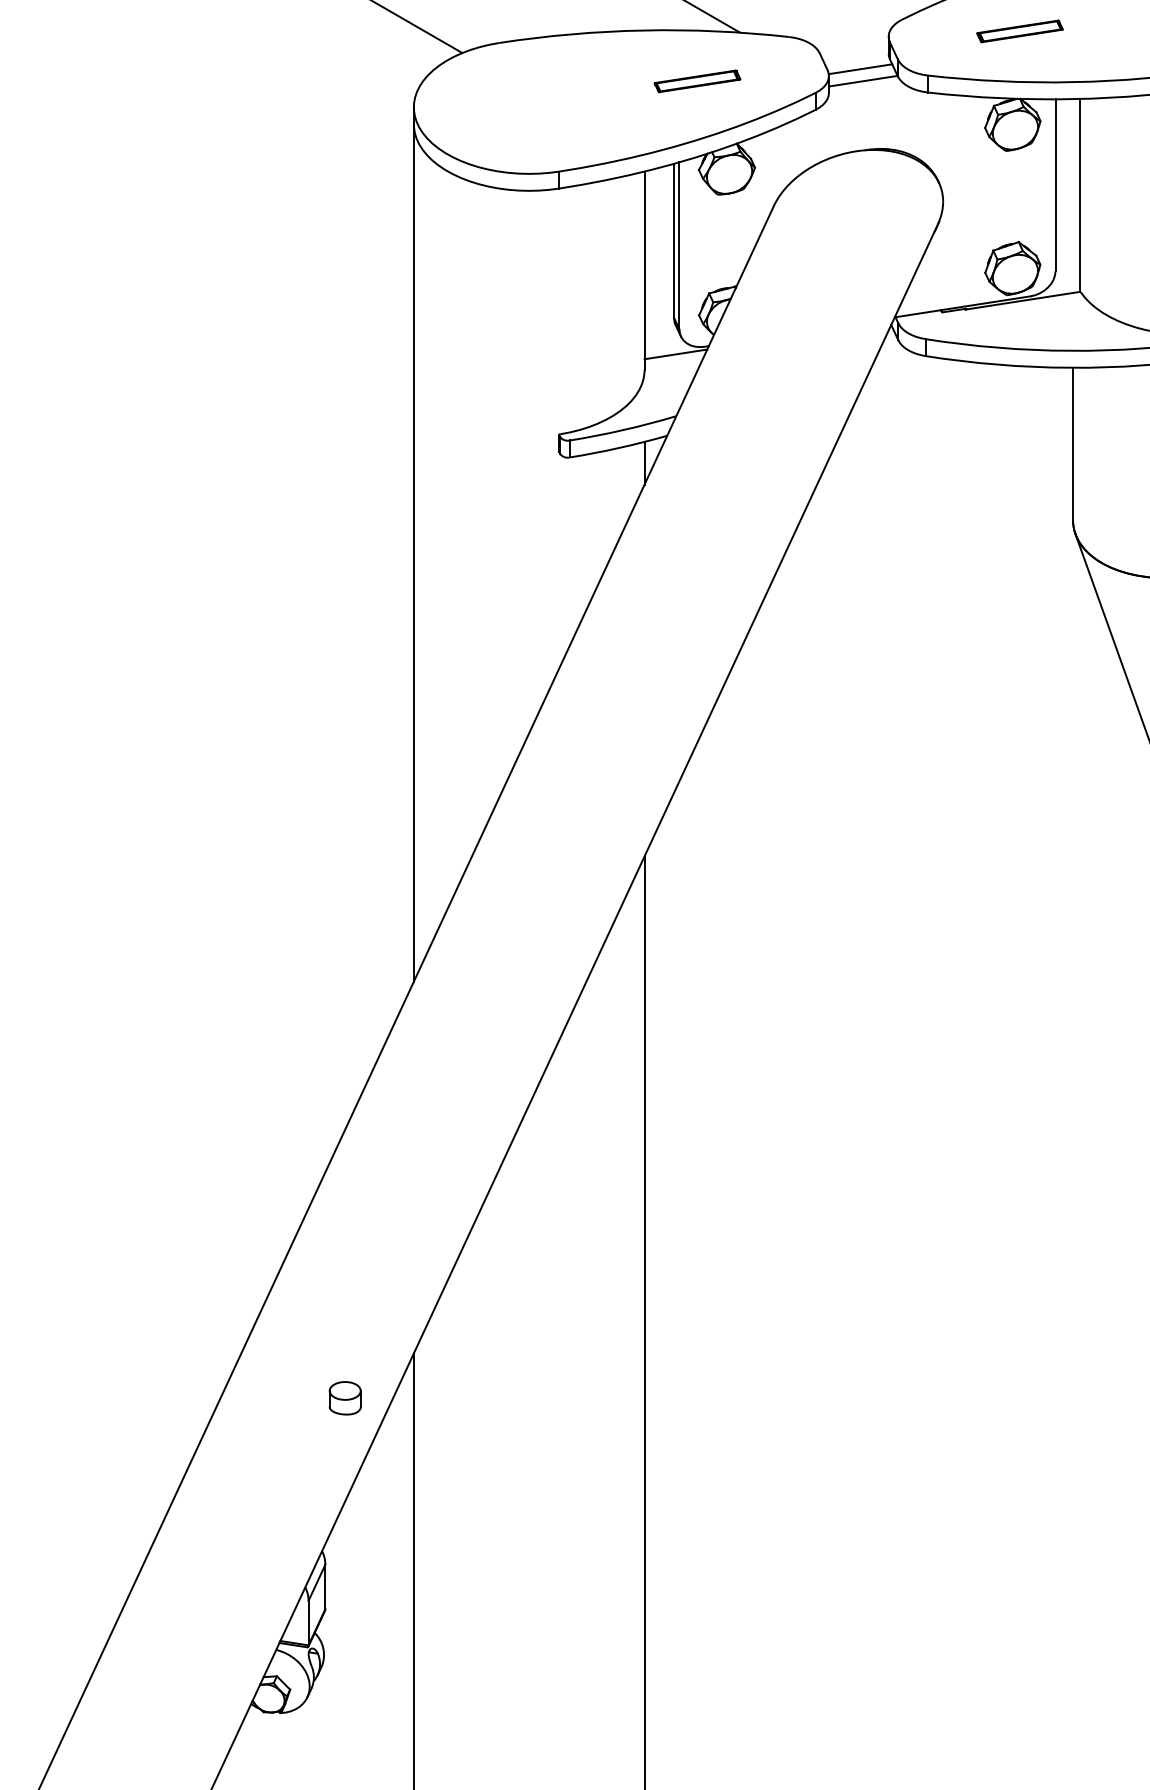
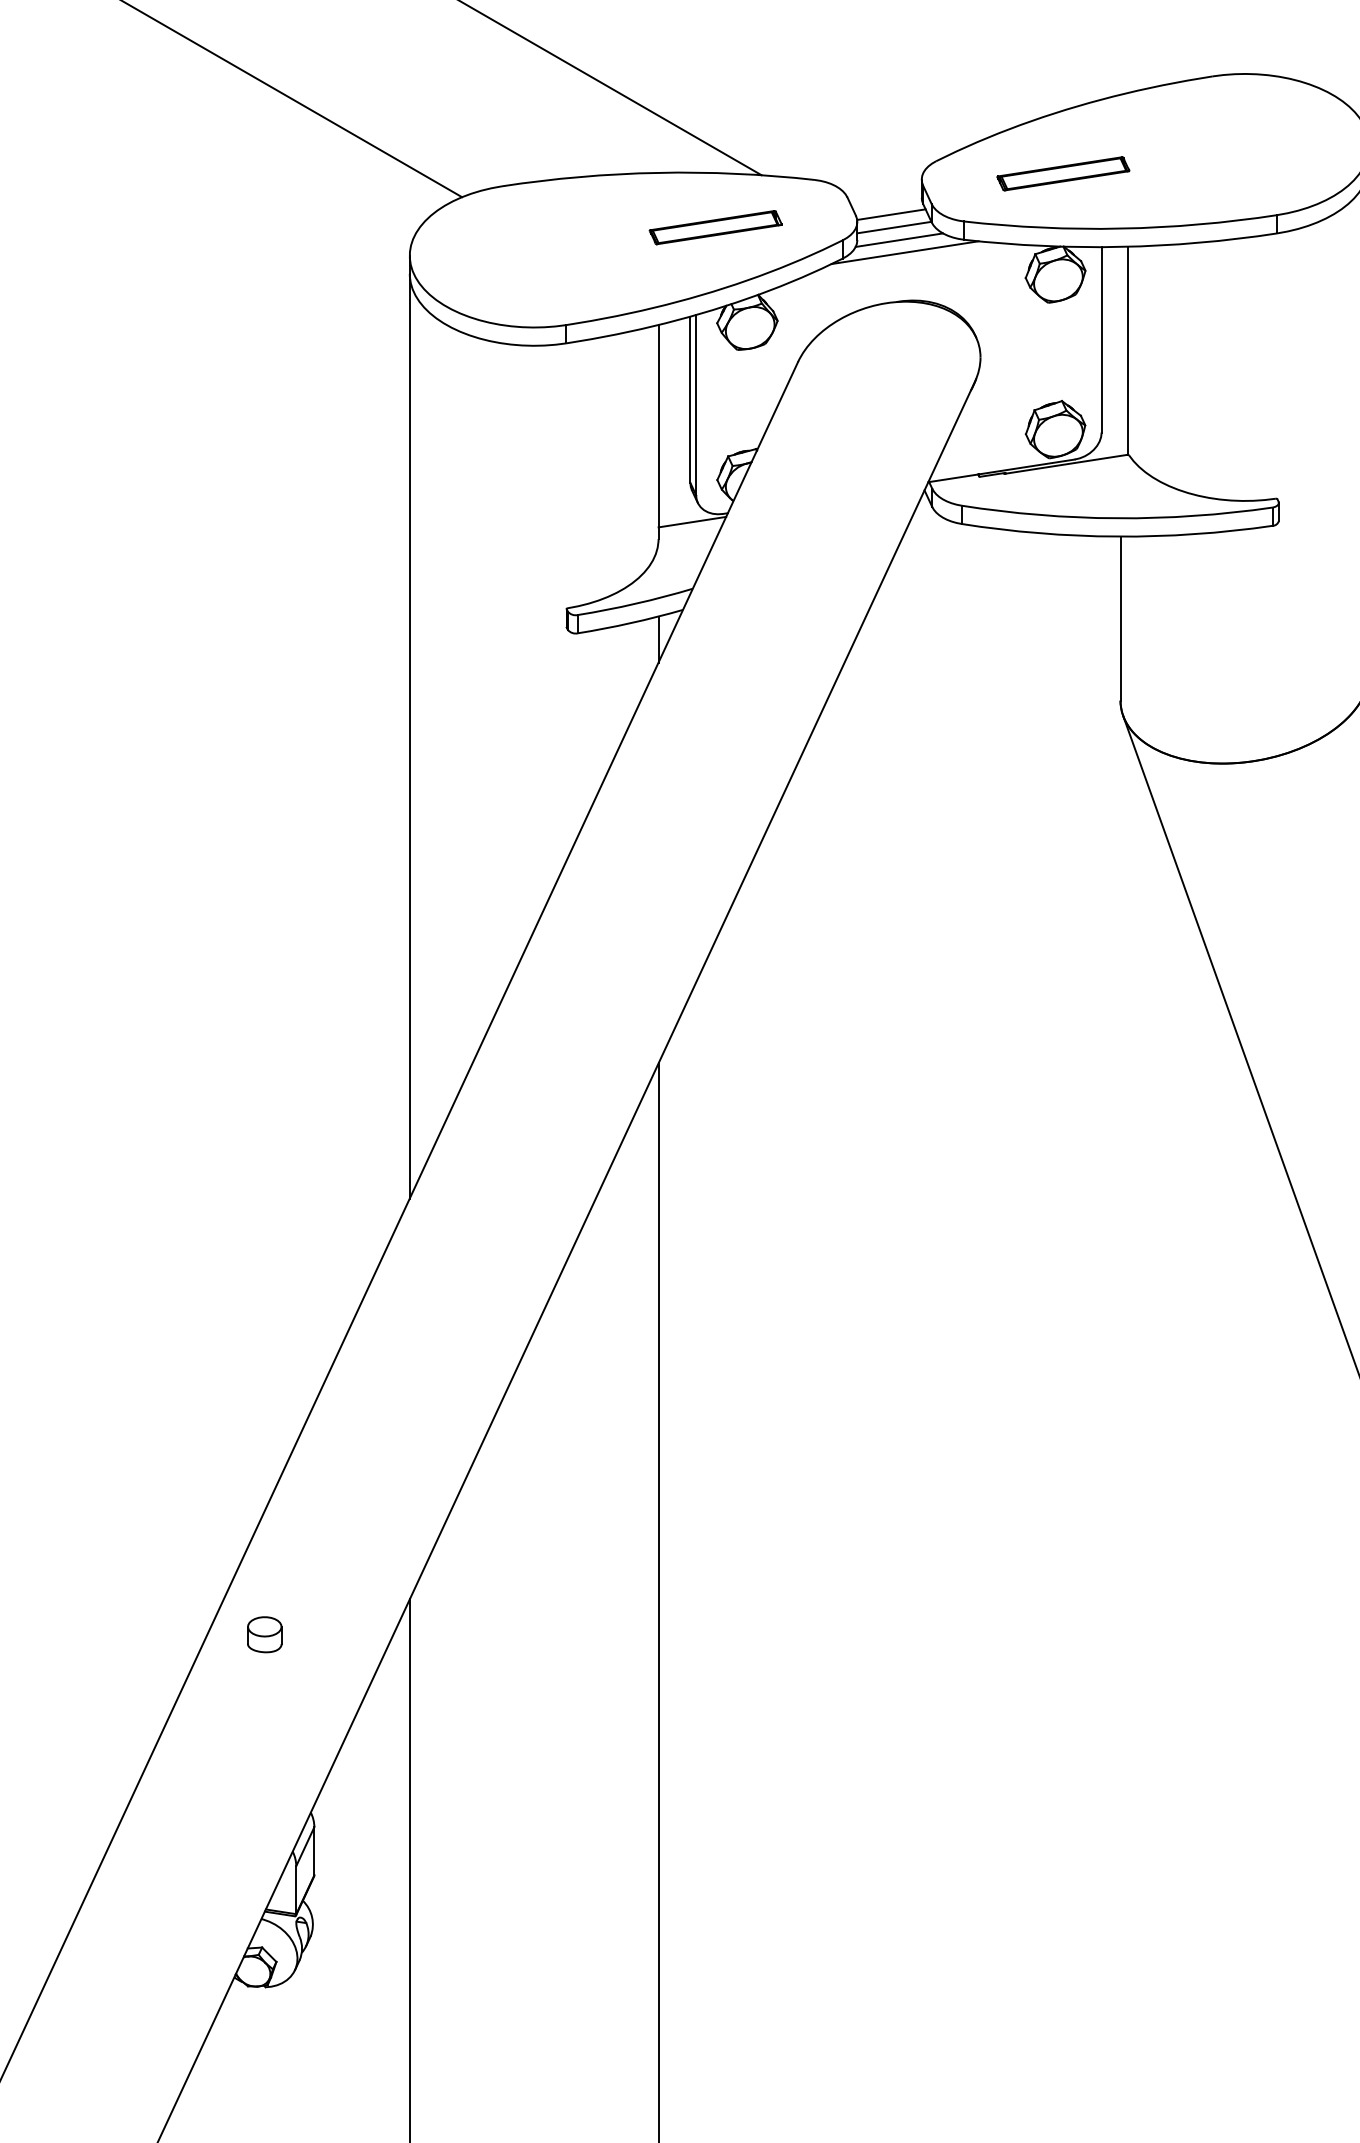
part: (1020, 31) -> (1063, 173), size x1.43
part: (697, 81) -> (715, 227), size x1.43
line: (868, 92) -> (899, 239), added
line: (872, 104) -> (904, 252), added
part: (344, 1398) -> (264, 1634), moved

